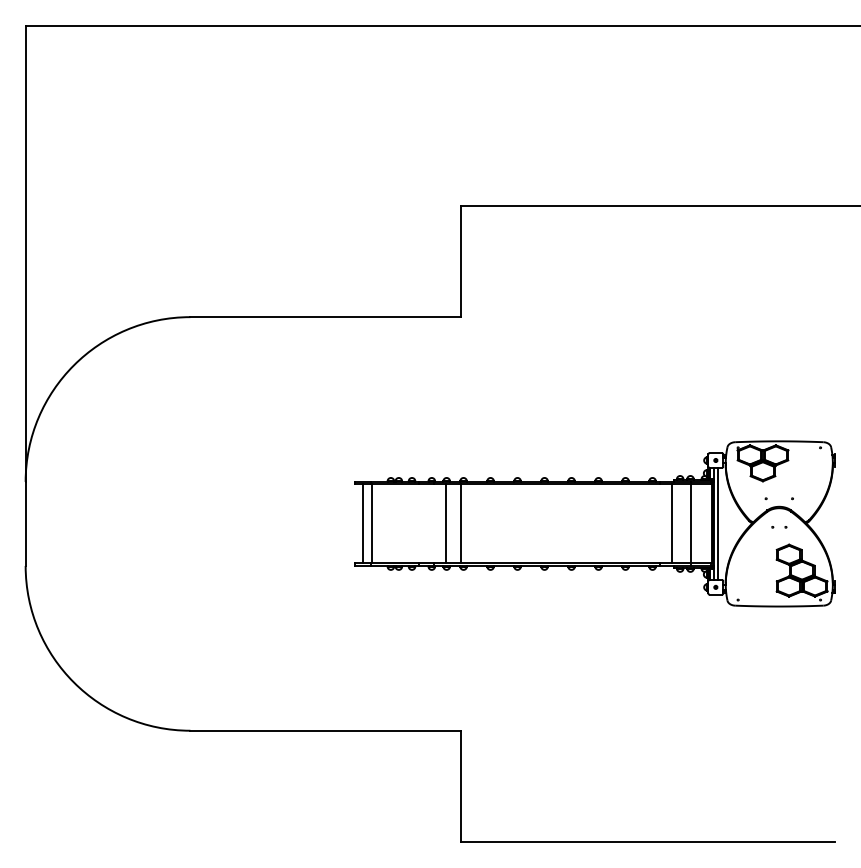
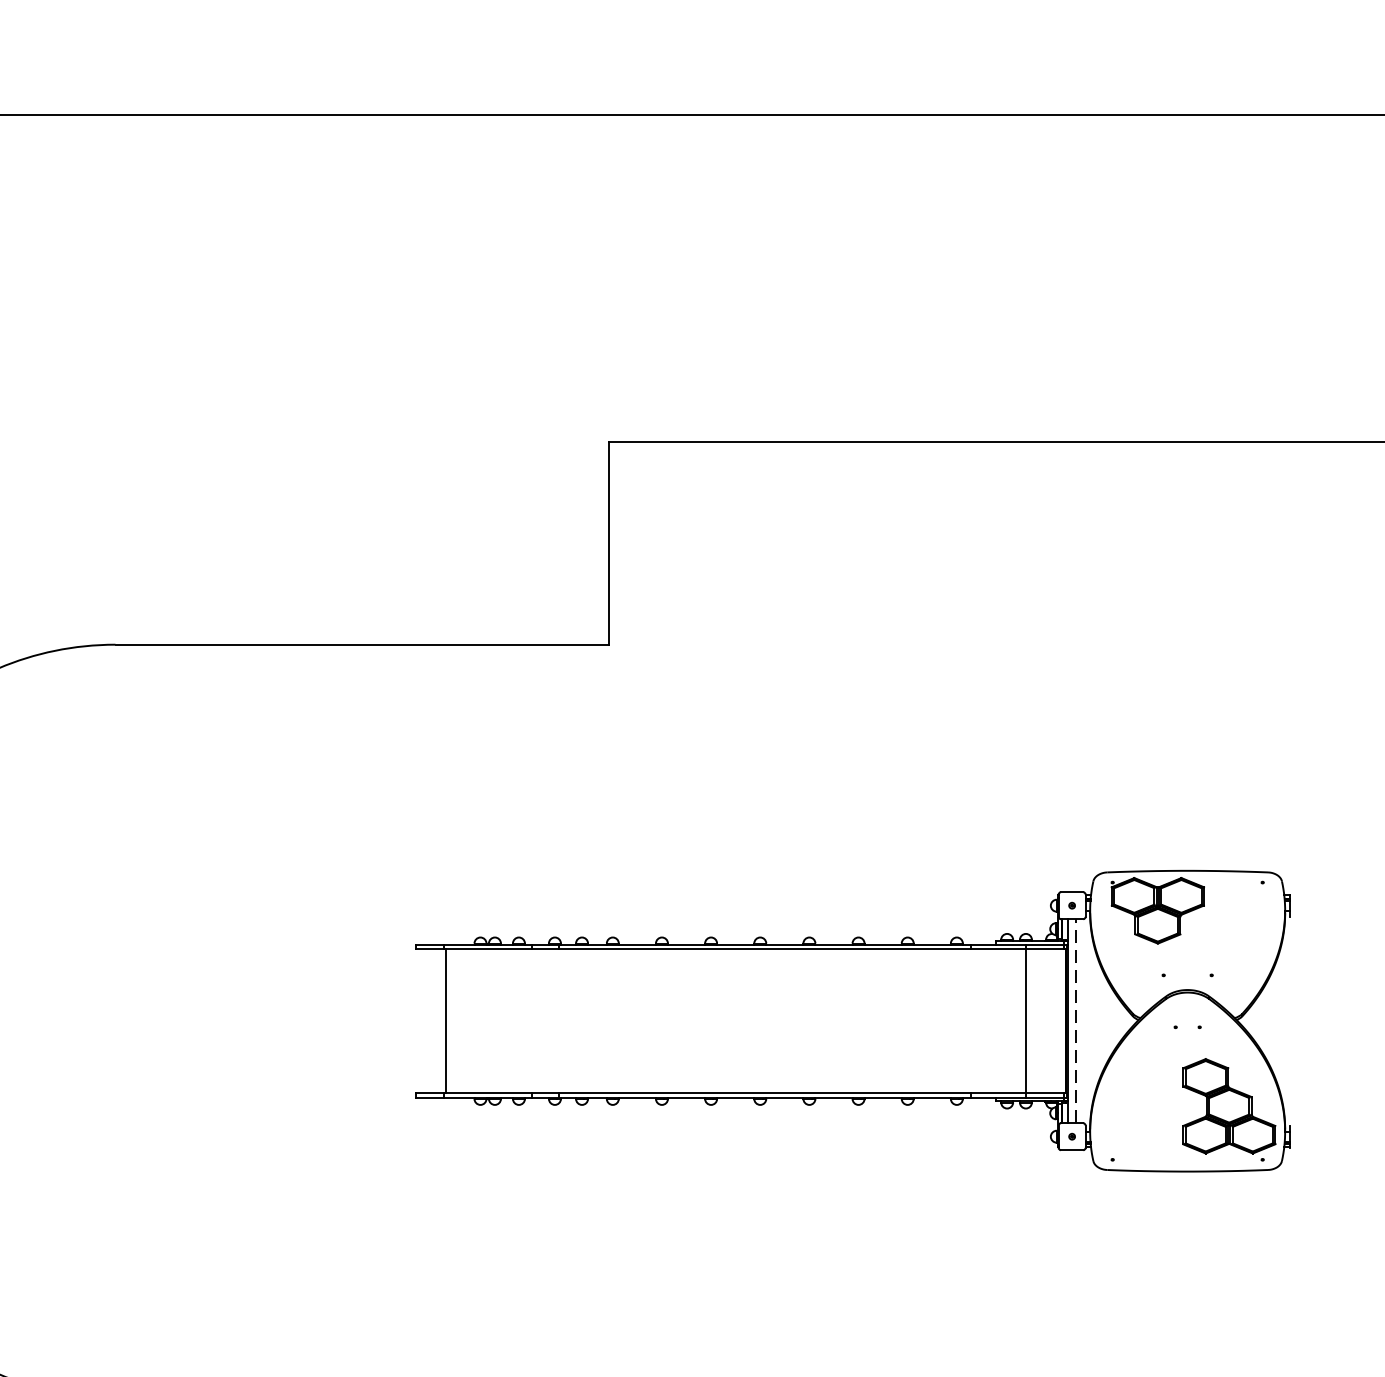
line: (363, 523) -> (430, 1020), removed
line: (446, 523) -> (581, 1020), removed
line: (461, 523) -> (609, 1020), removed
line: (671, 523) -> (991, 1020), removed
line: (718, 523) -> (1076, 1020), solid -> dashed

